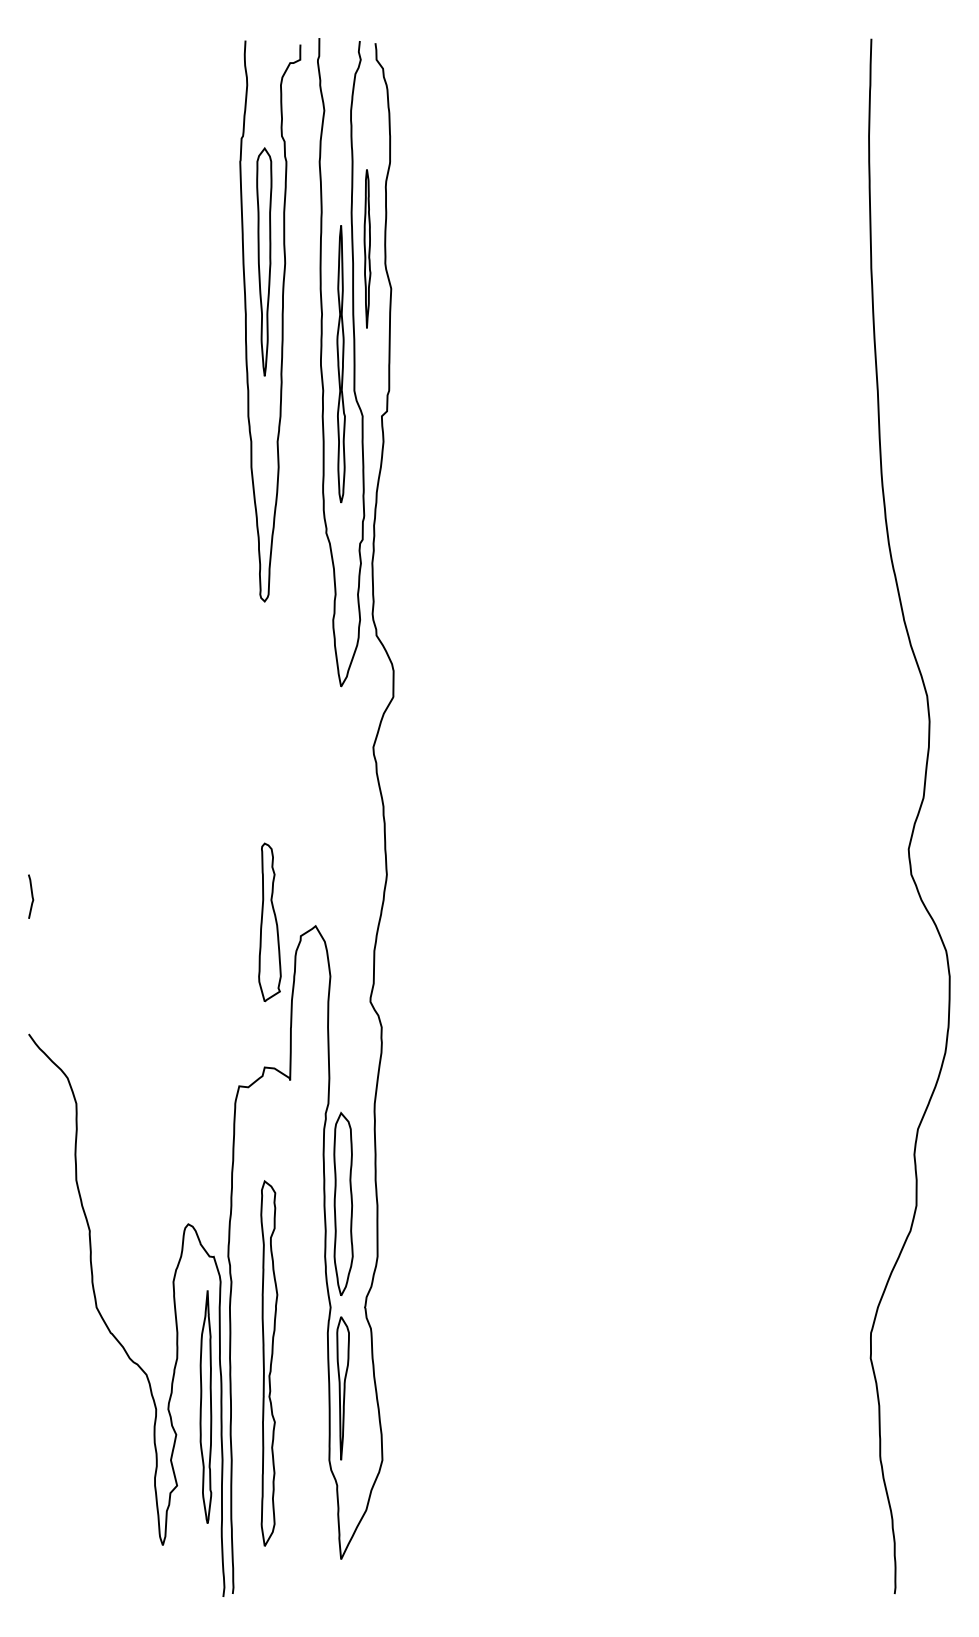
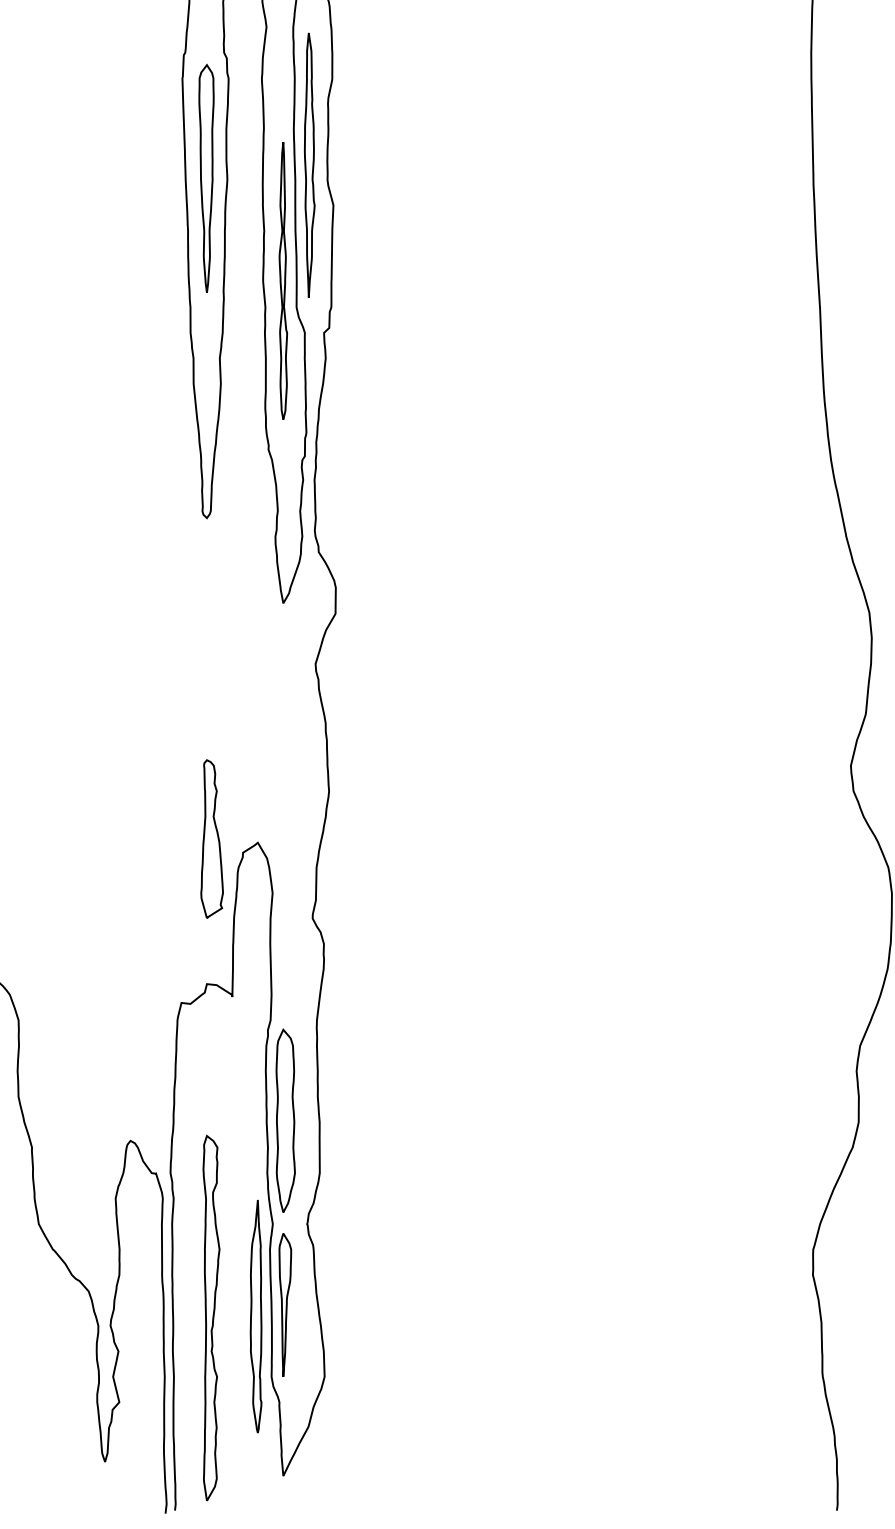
part: (367, 248) -> (309, 165), size x1.67
part: (269, 1363) -> (211, 1318), moved
part: (205, 1406) -> (255, 1316), moved

